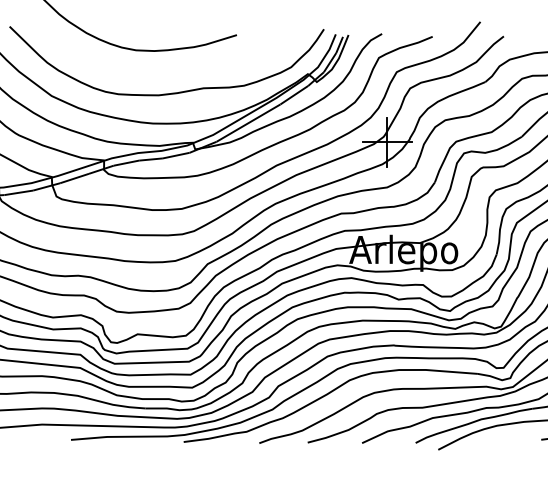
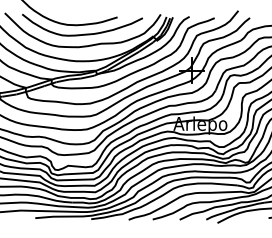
curve: (170, 67) -> (84, 33), added

